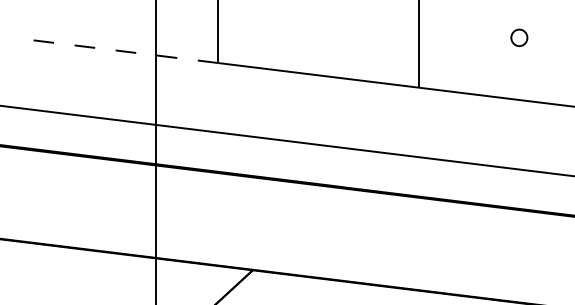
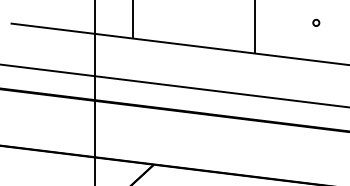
part: (519, 36) -> (316, 22), size x0.62
line: (117, 51) -> (71, 31), dashed -> solid

